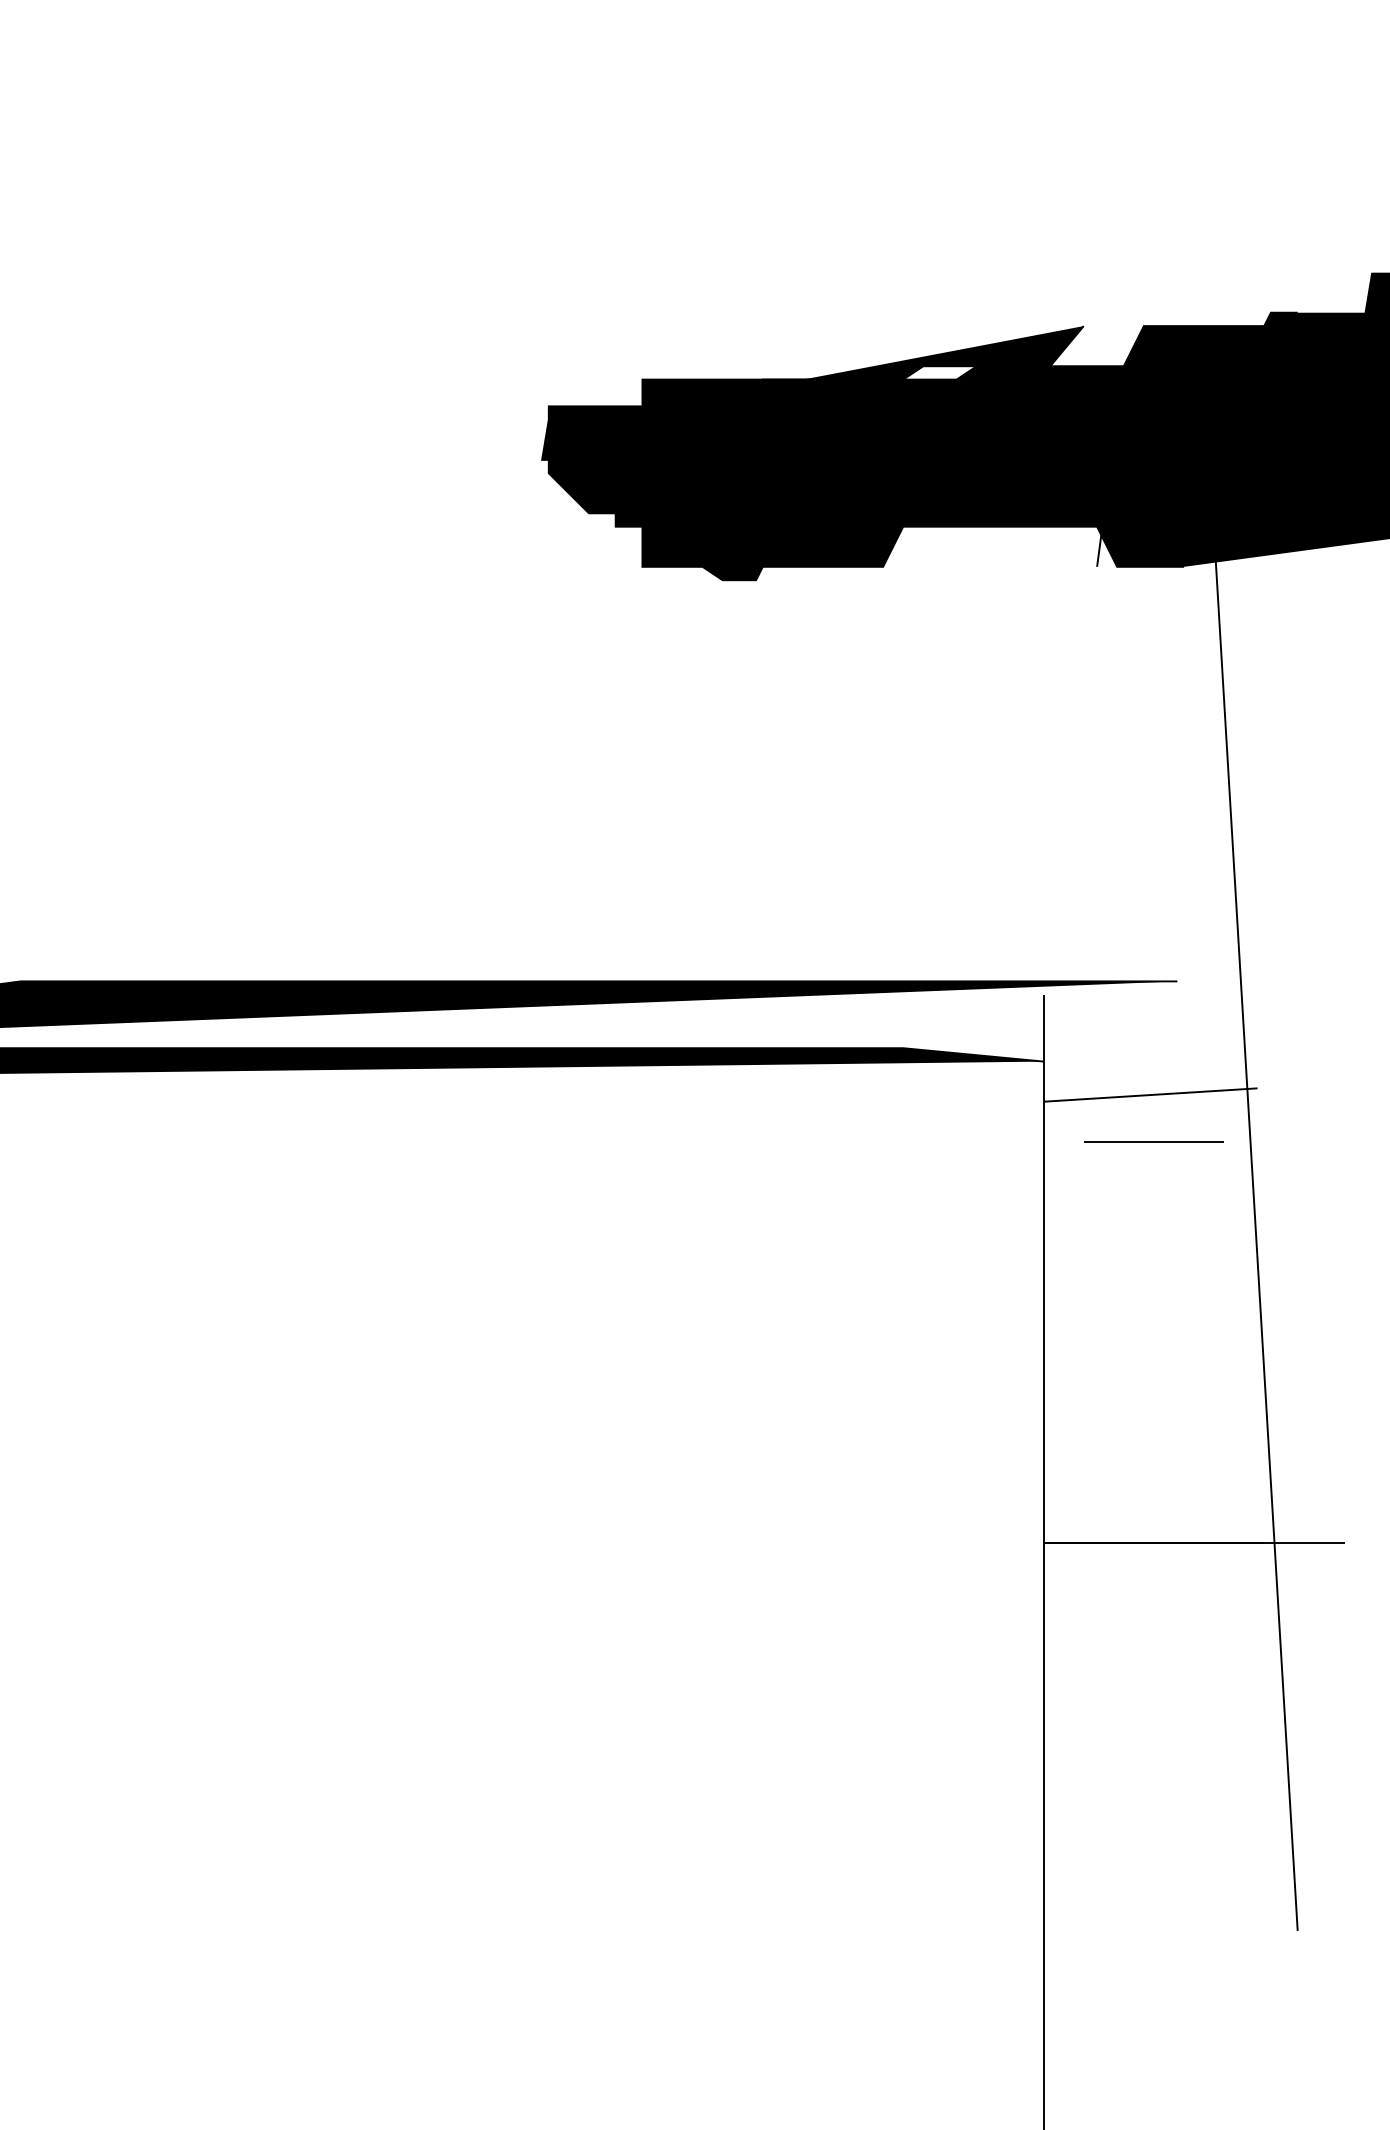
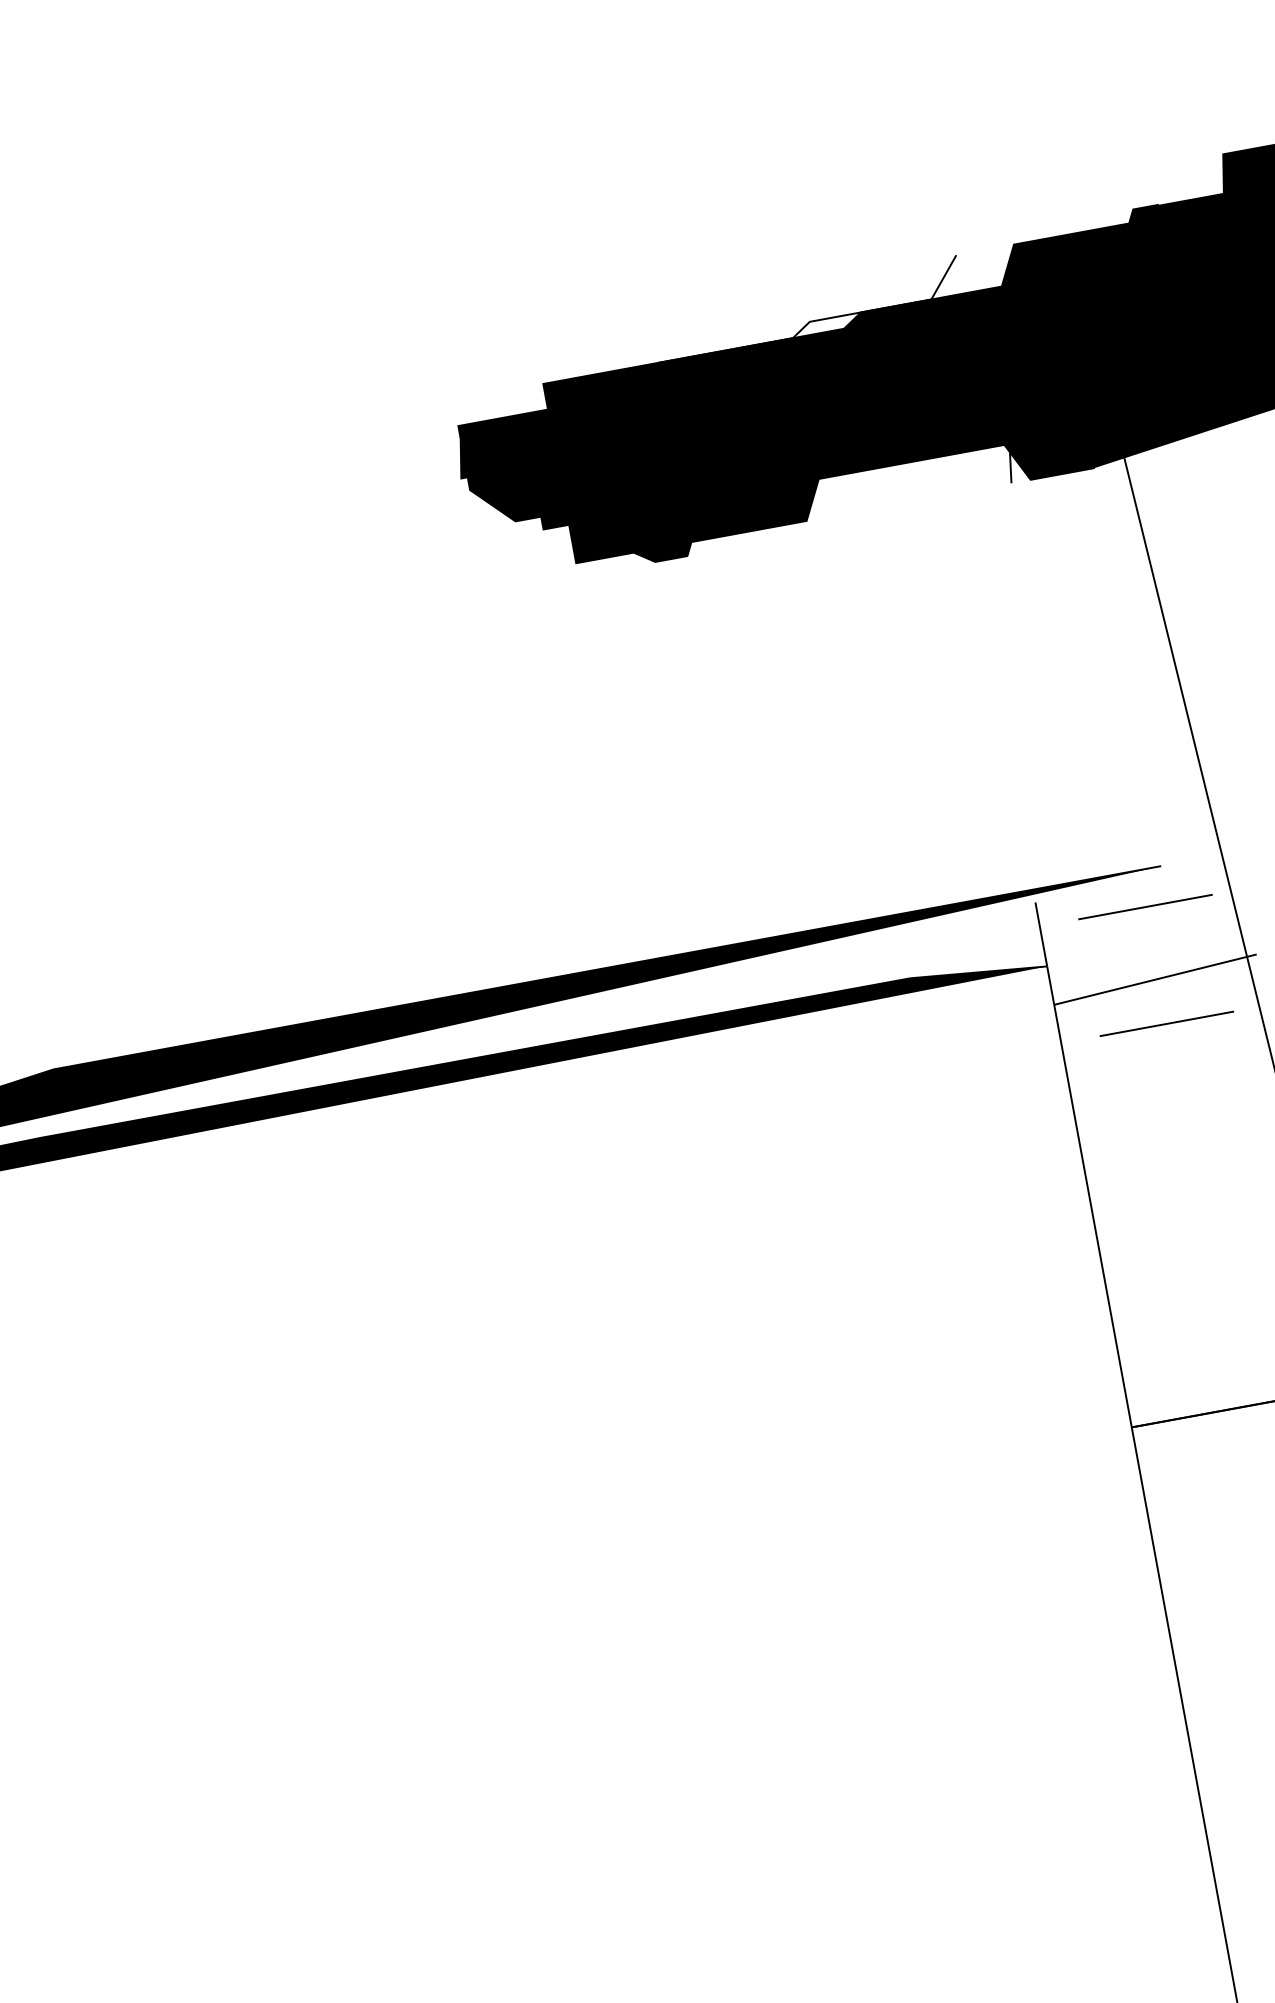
fill: (872, 366) -> (761, 330), removed
line: (1153, 1019) -> (1145, 906), added

